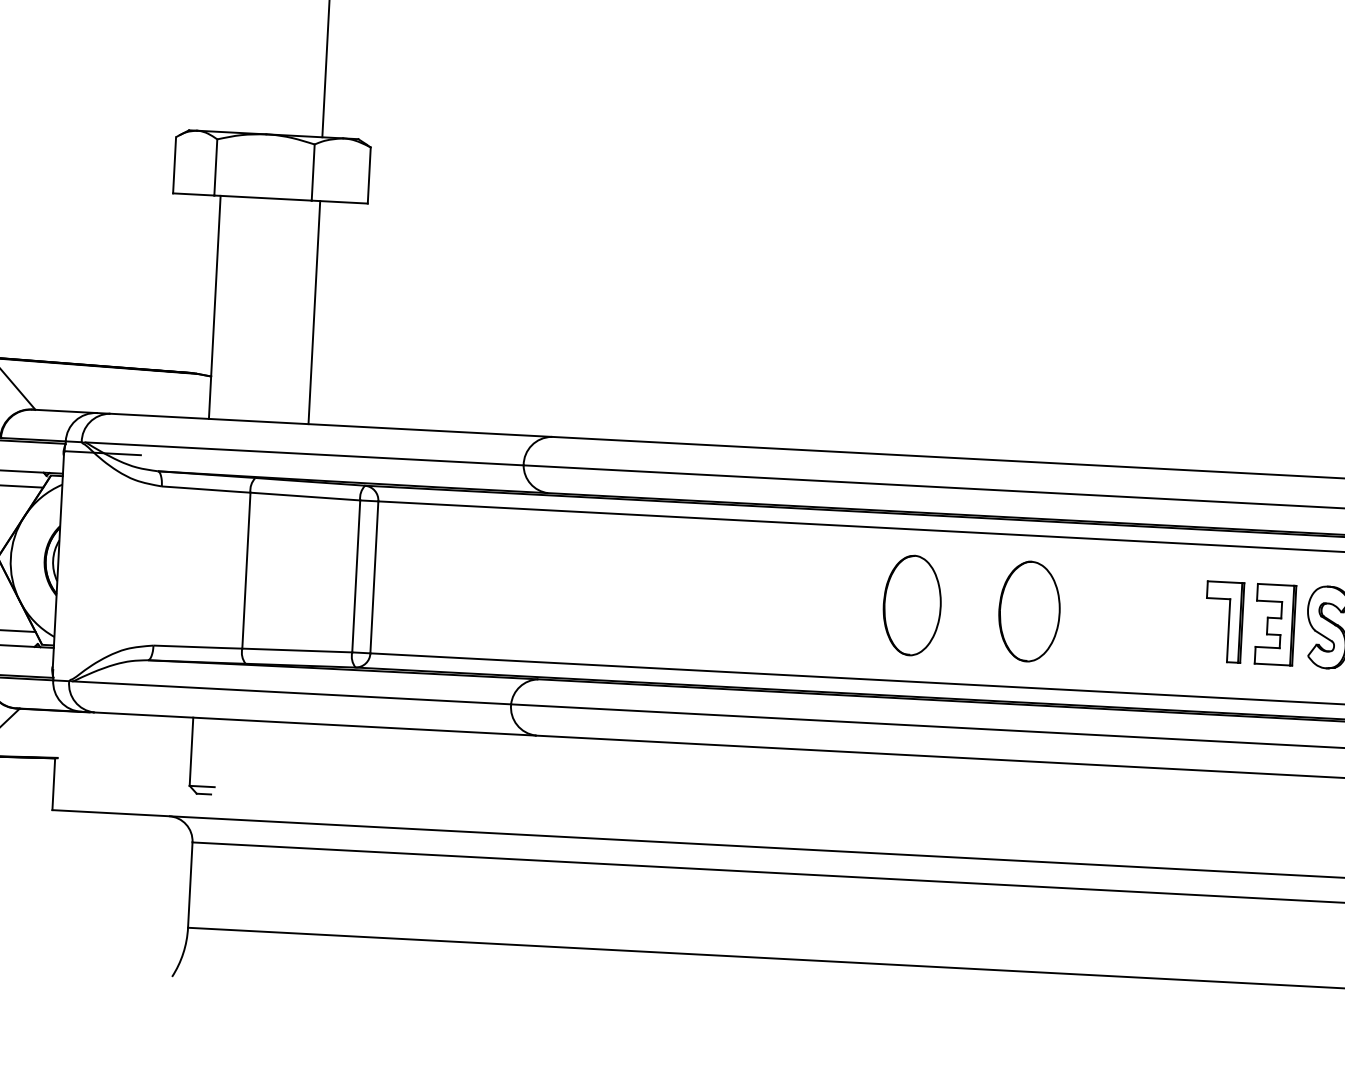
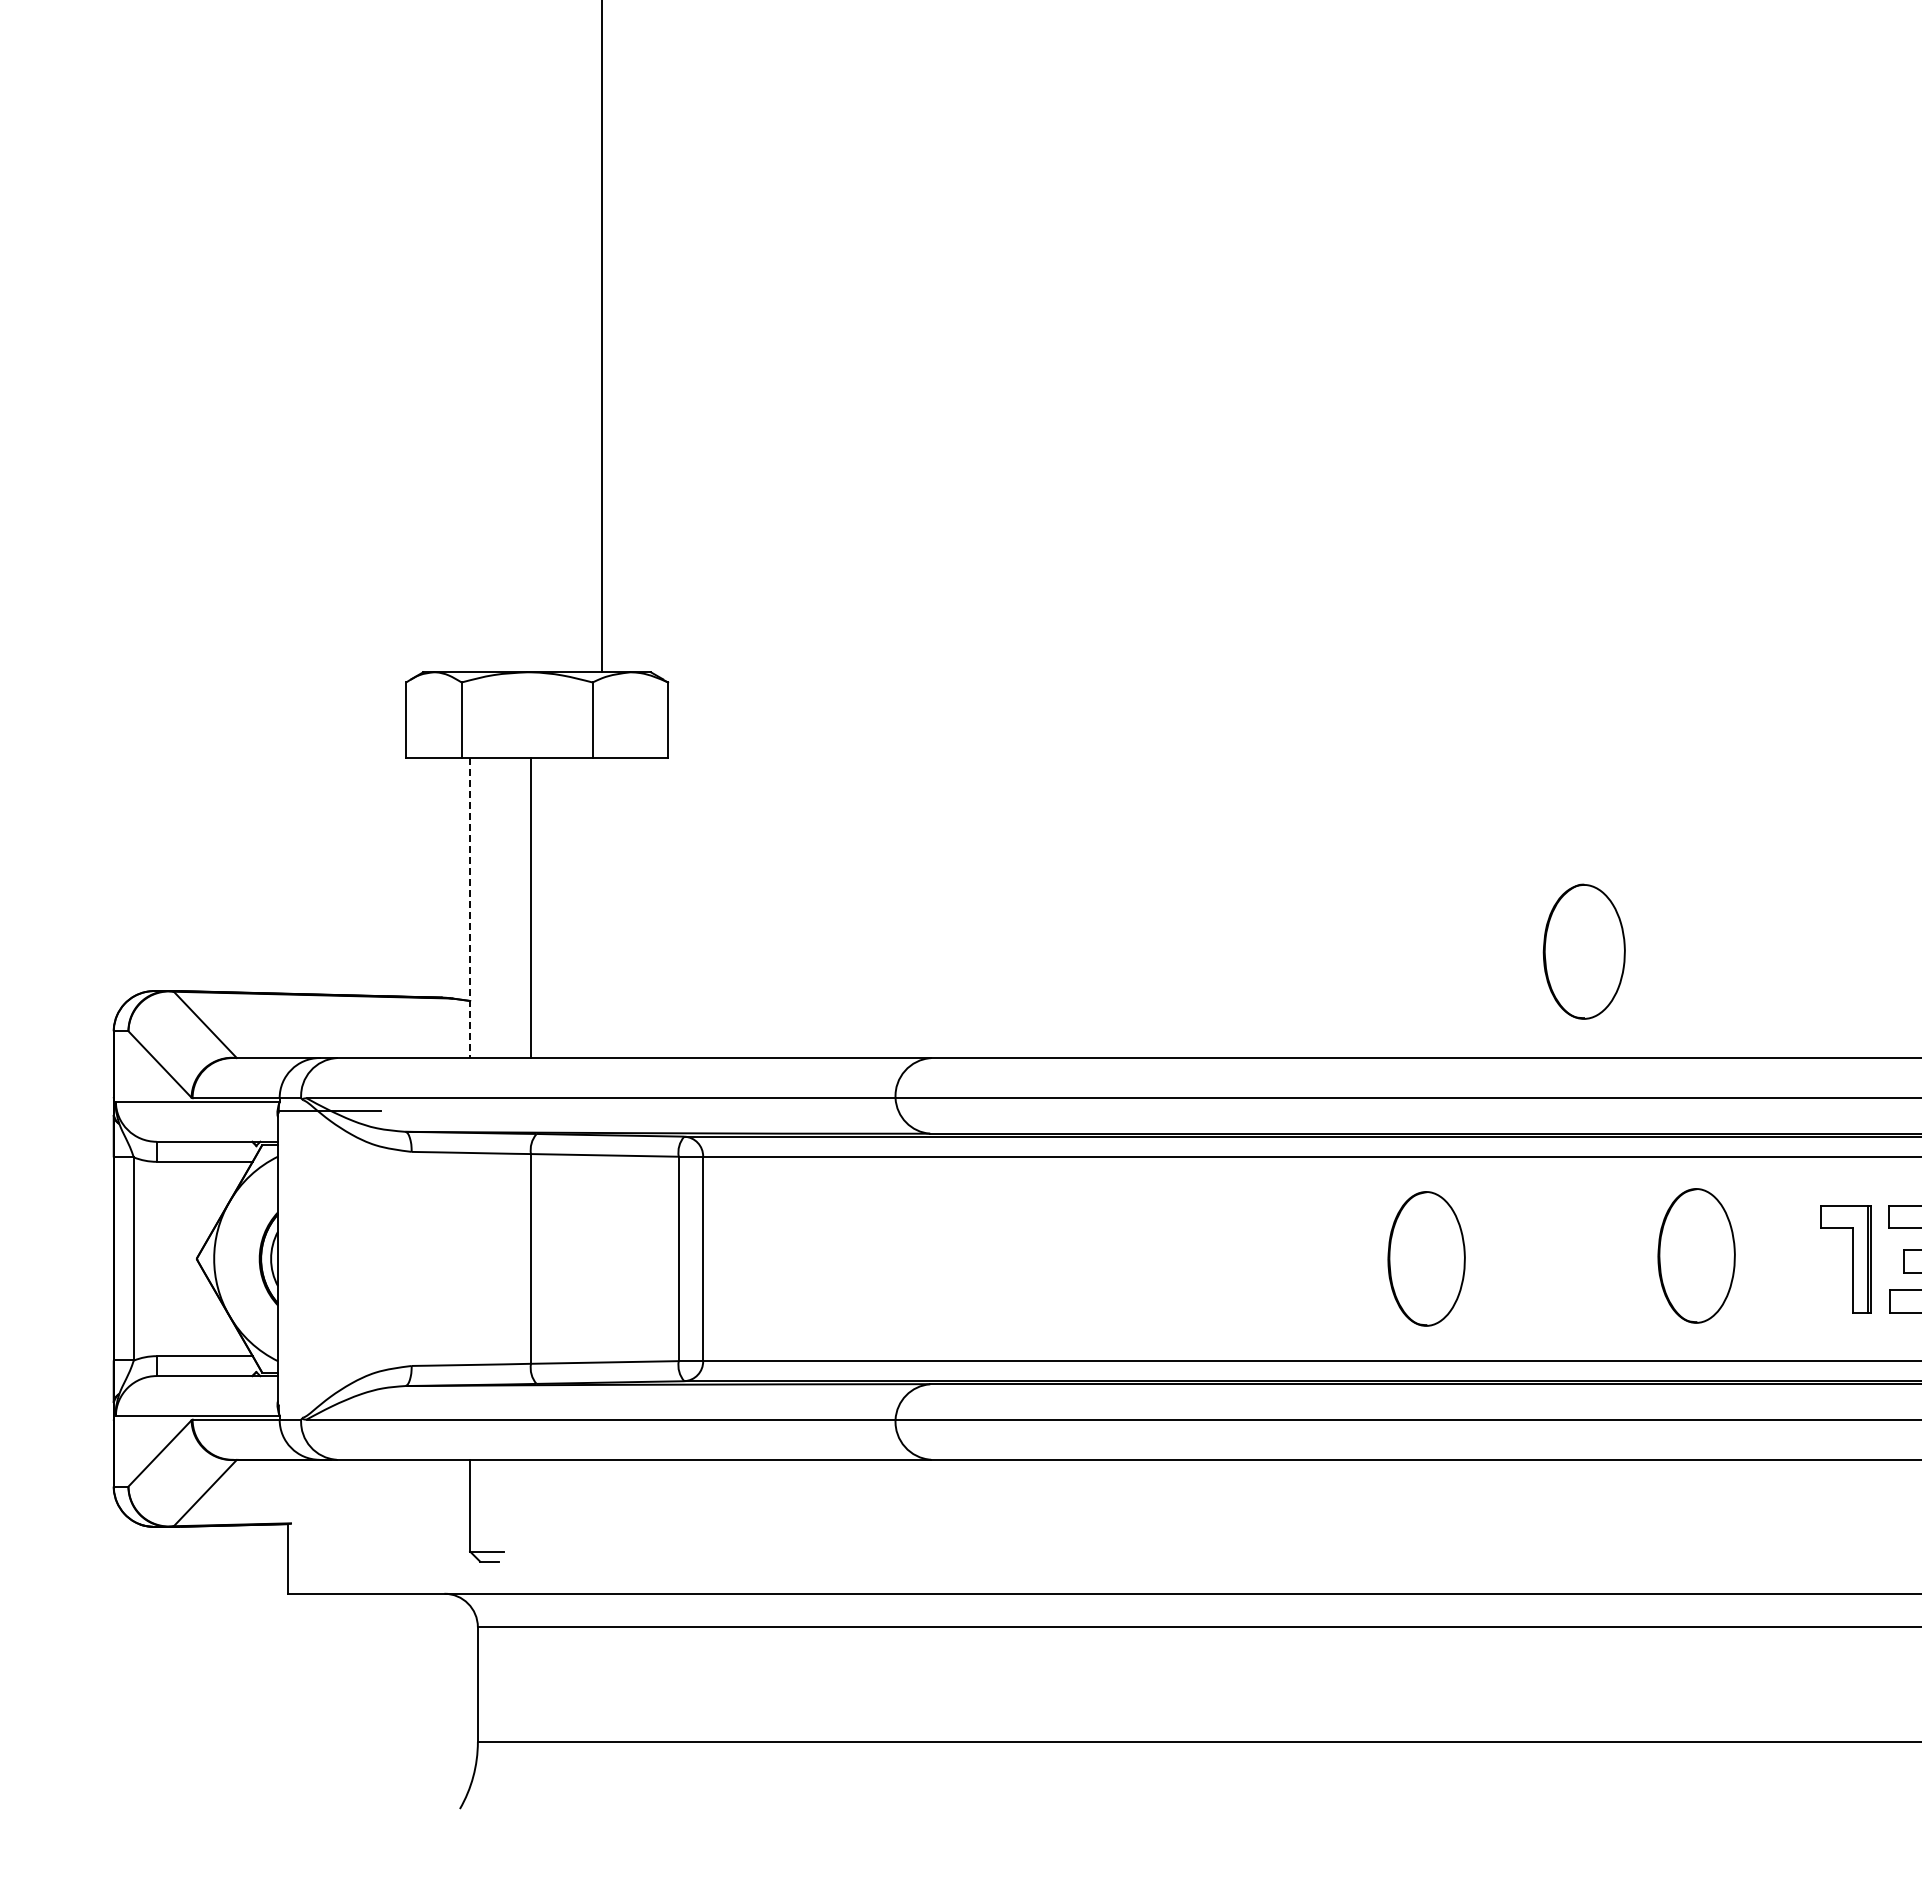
line: (215, 307) -> (470, 908), solid -> dashed
line: (314, 312) -> (531, 908), moved
part: (1028, 611) -> (1583, 951), moved
part: (1113, 613) -> (1696, 1255), added

